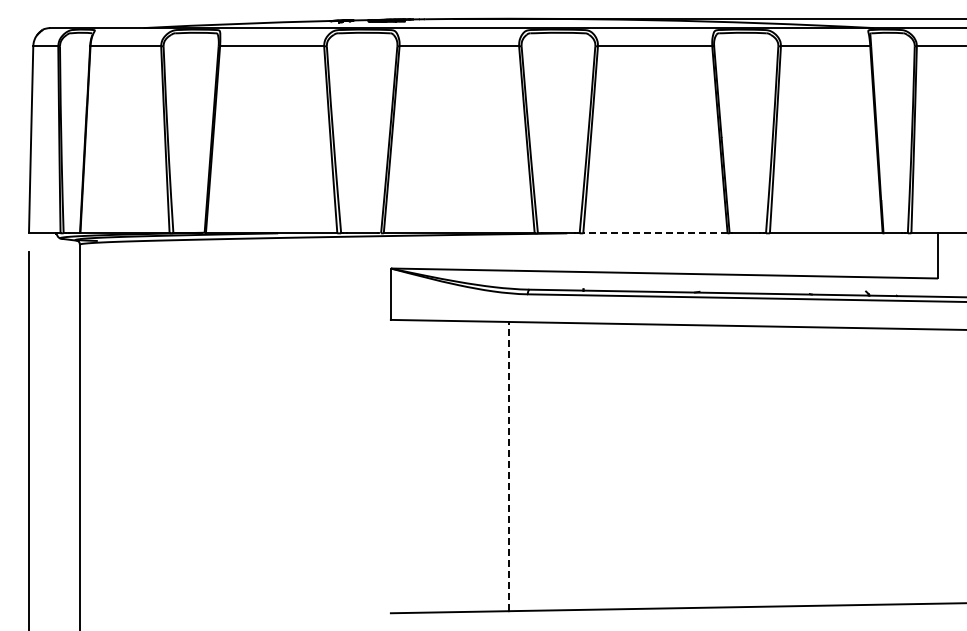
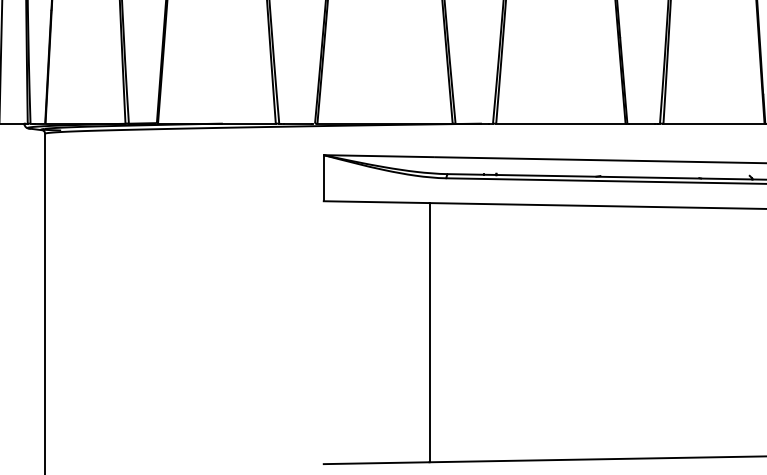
line: (654, 233) -> (560, 123), dashed -> solid
line: (508, 466) -> (429, 332), dashed -> solid

